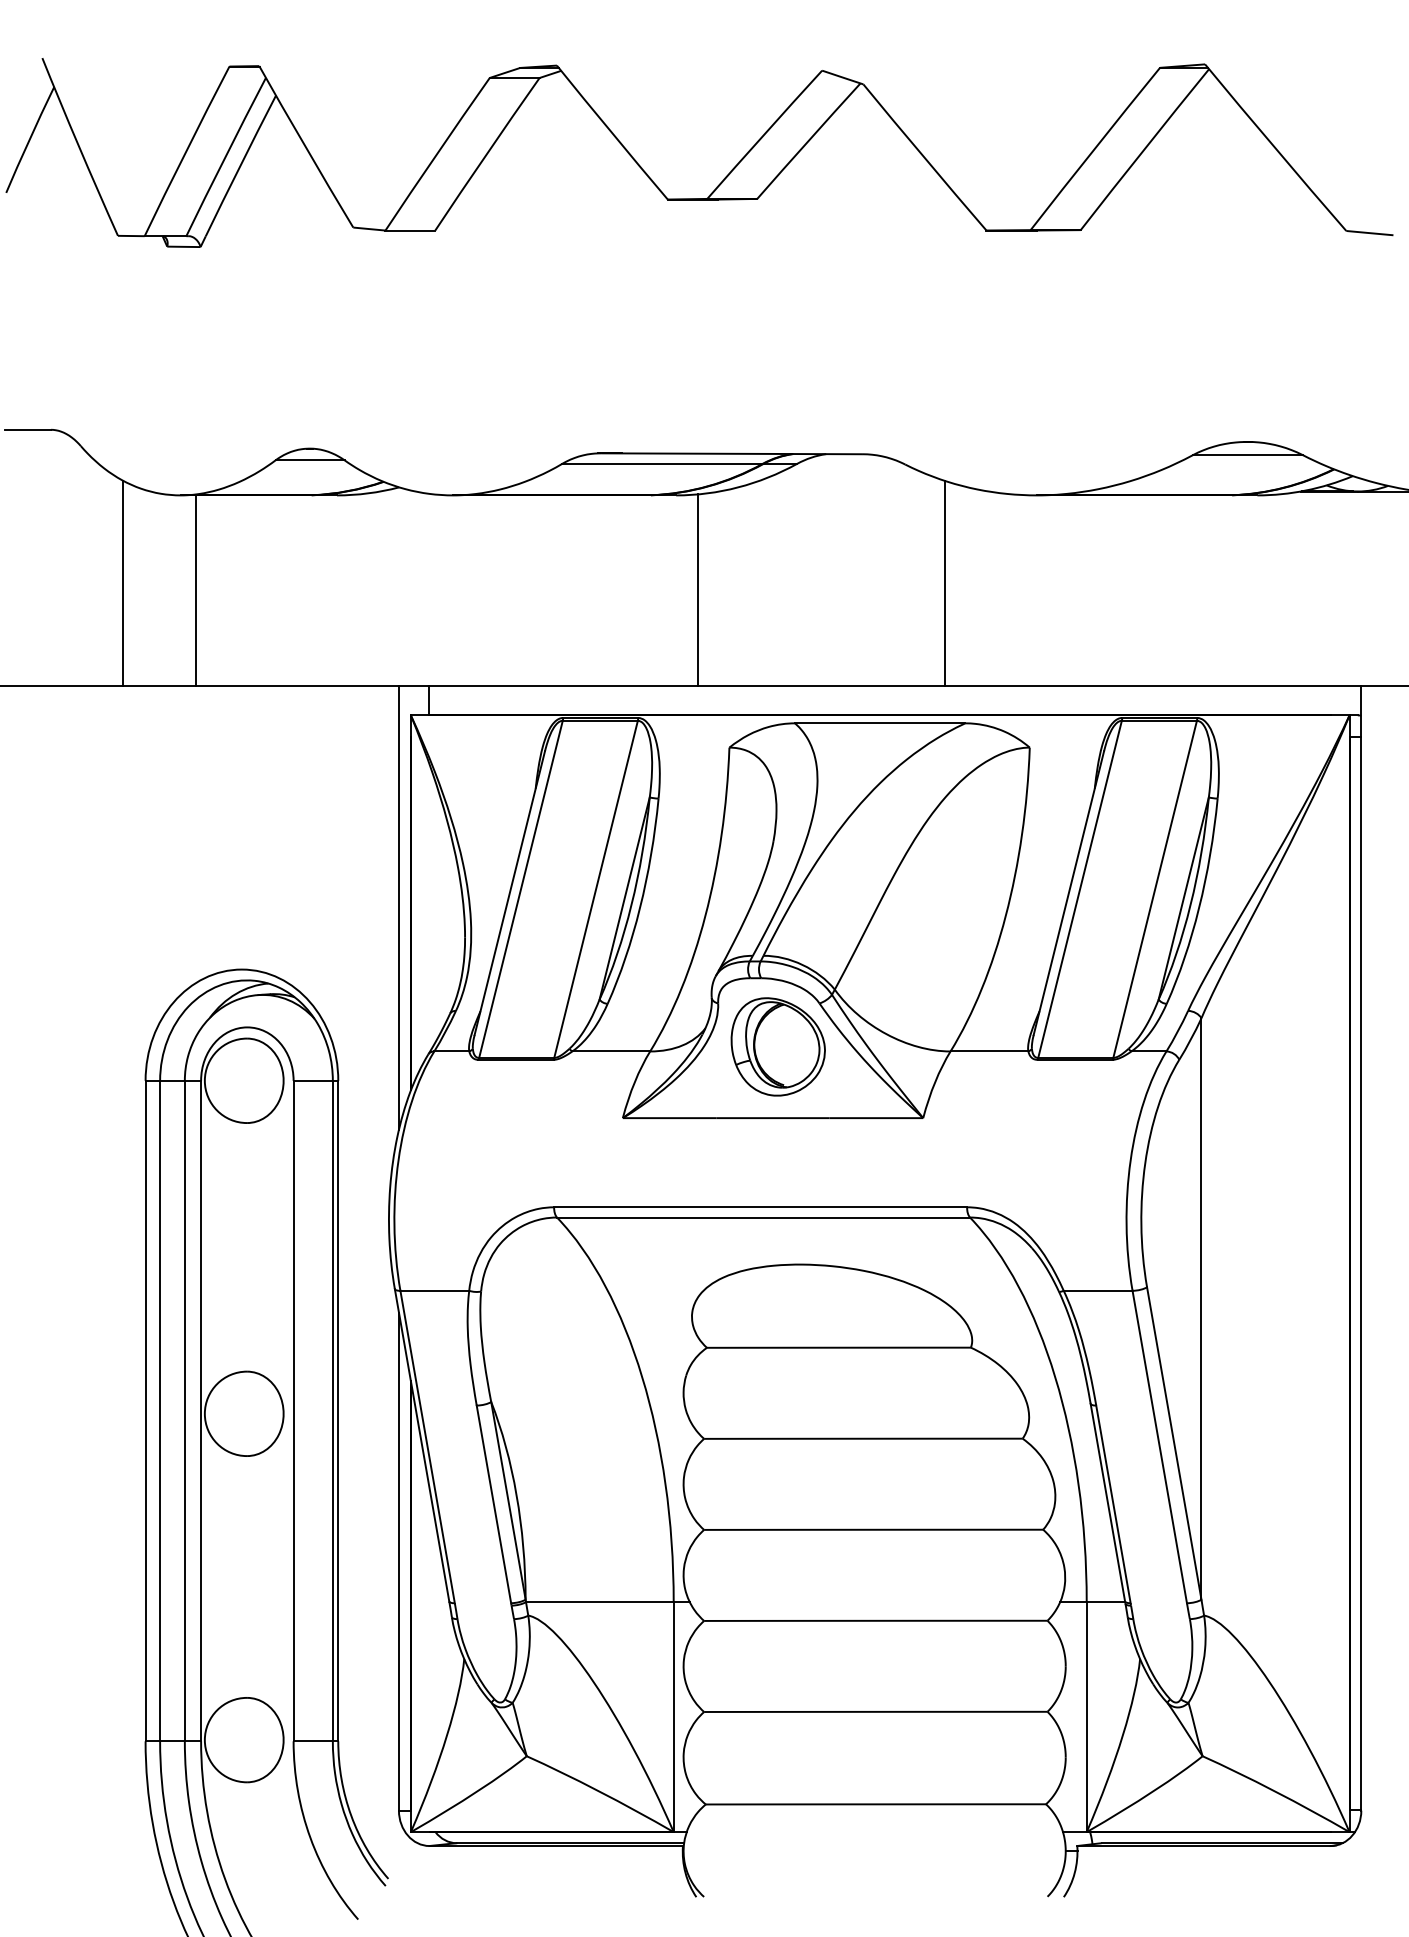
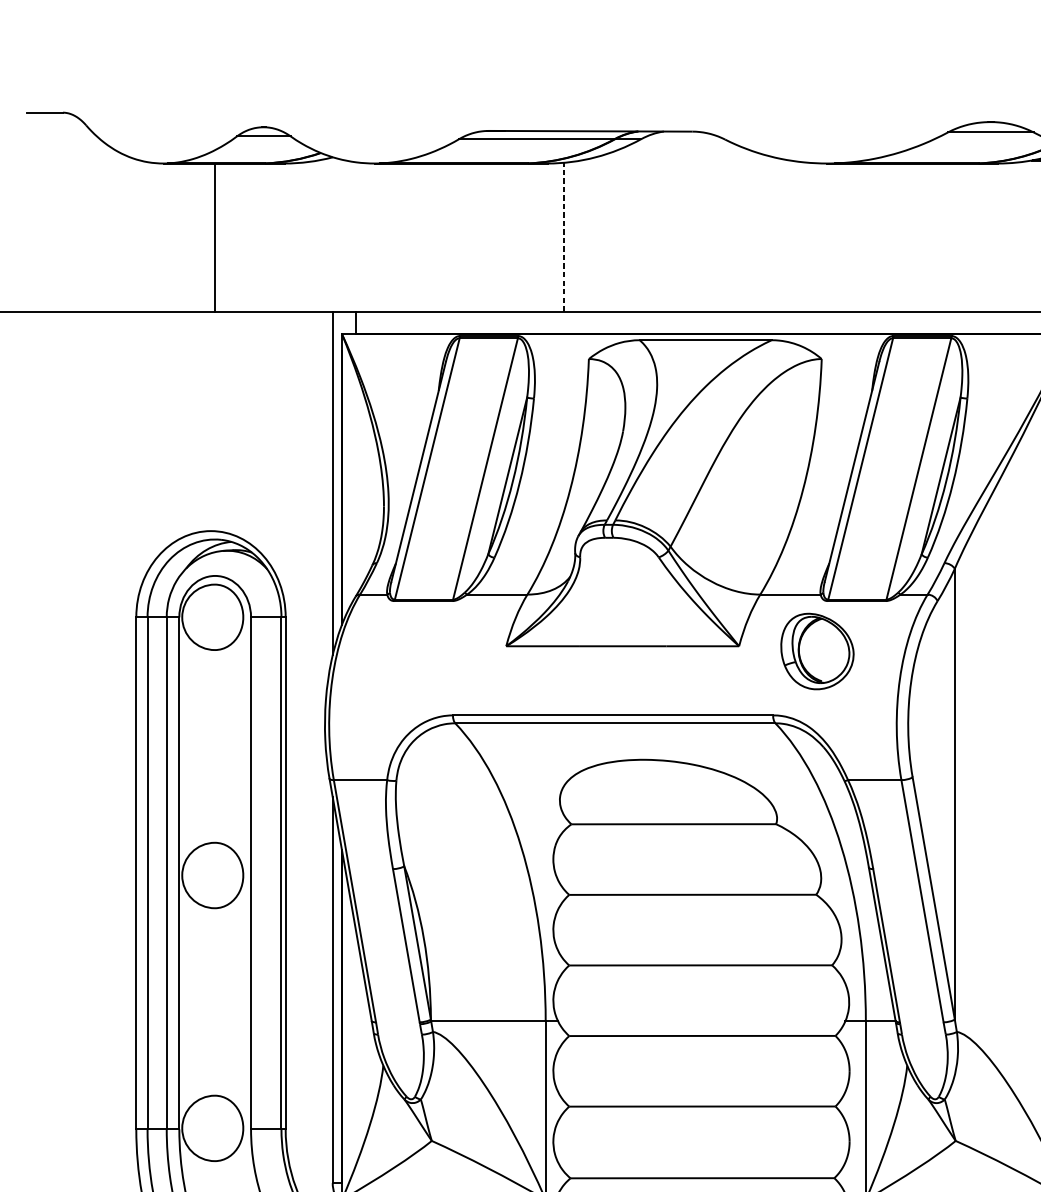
line: (122, 583) -> (118, 231), removed
line: (944, 583) -> (755, 231), removed
line: (195, 590) -> (215, 237), moved
line: (697, 590) -> (564, 237), solid -> dashed
part: (777, 1046) -> (816, 651), moved

